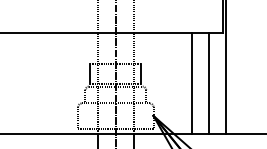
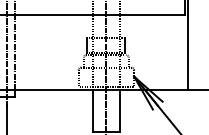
line: (191, 83) -> (162, 52), removed
line: (209, 83) -> (175, 52), removed

